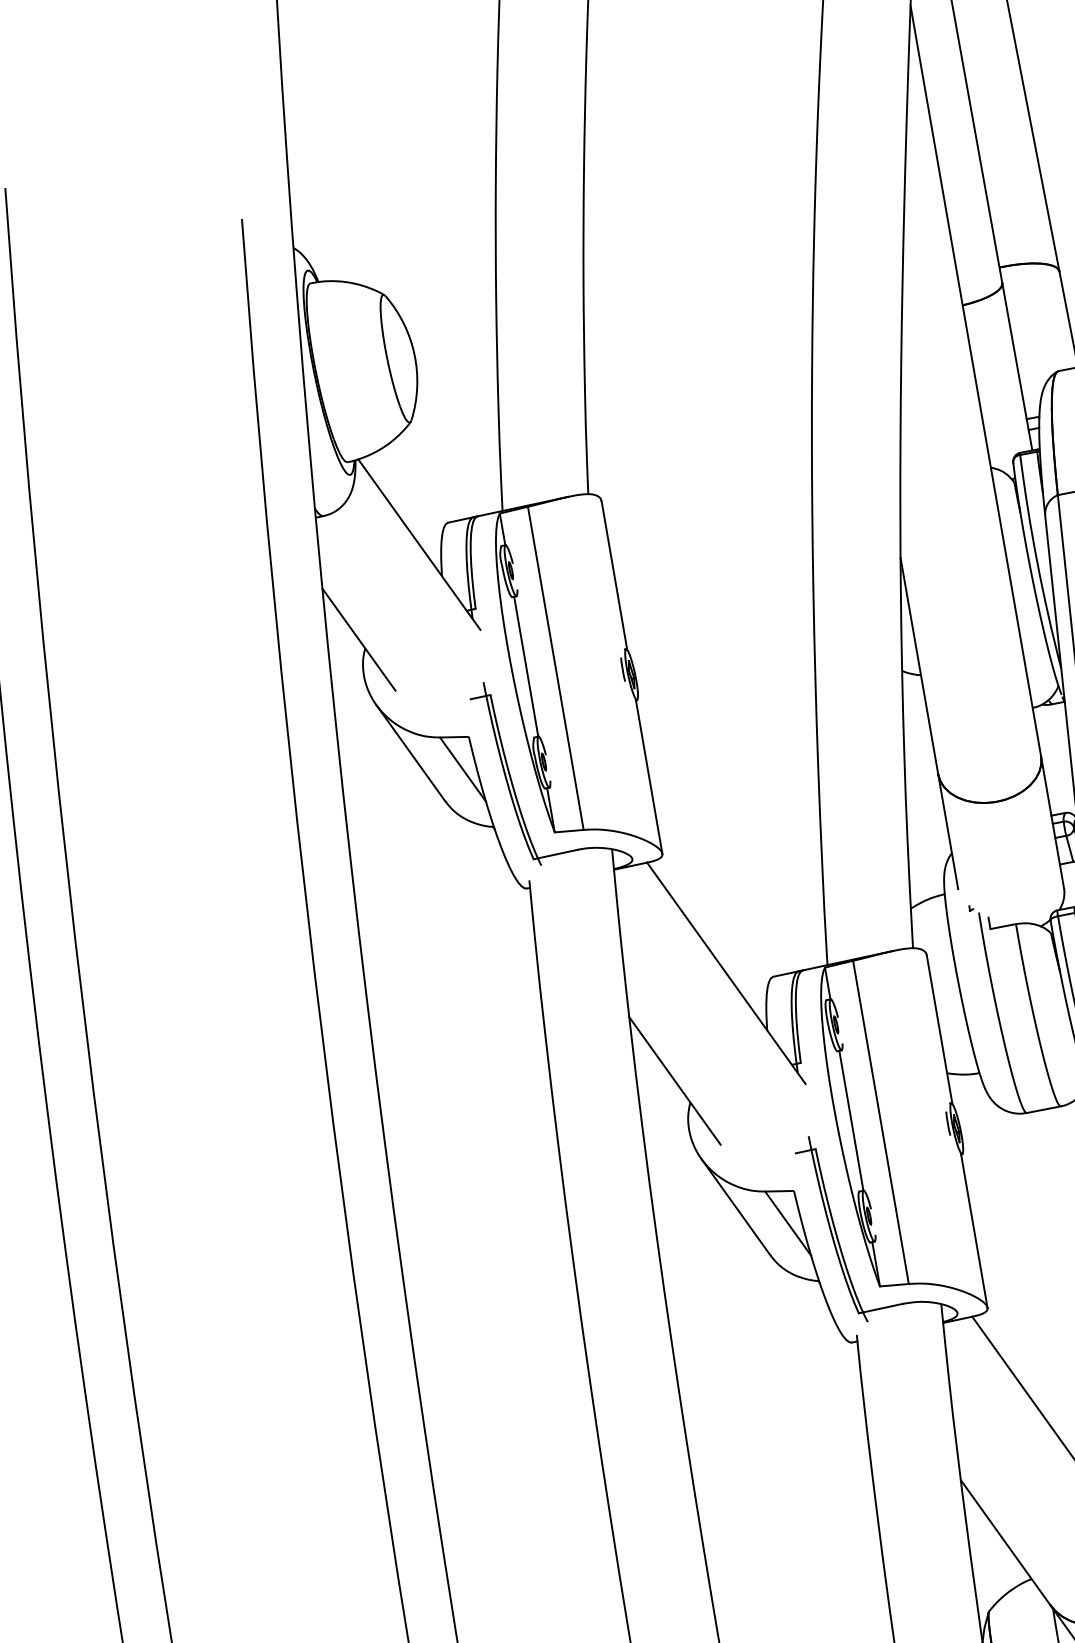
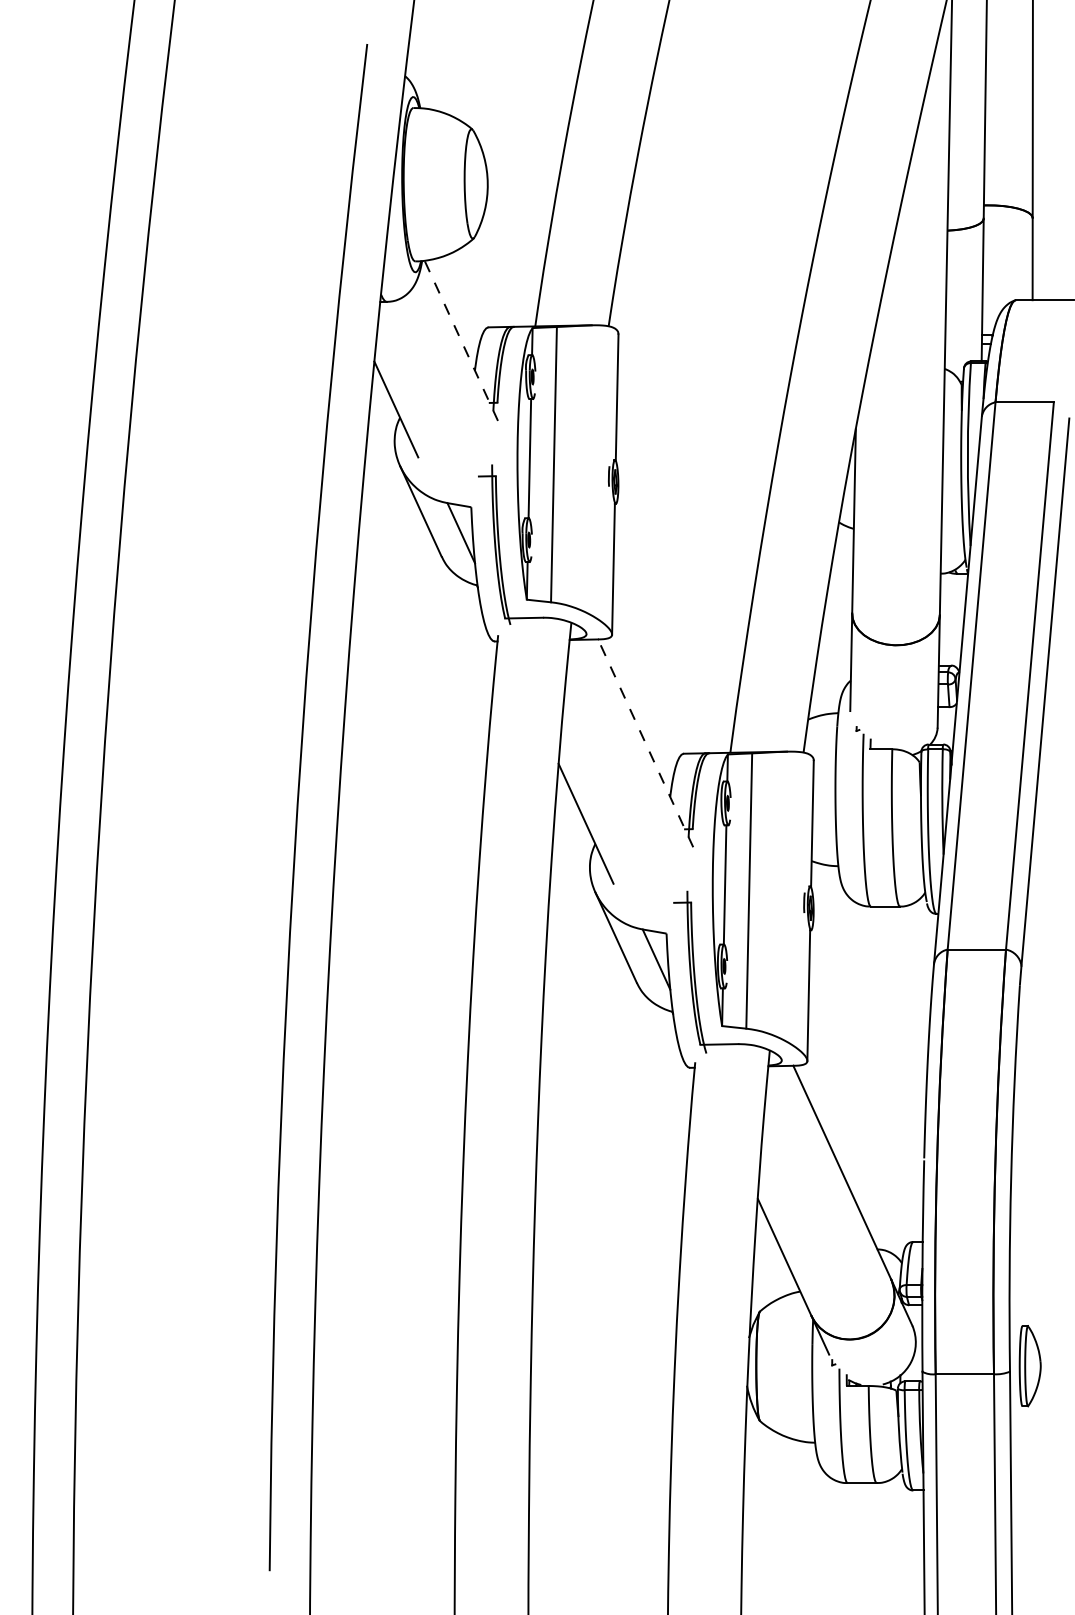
line: (419, 544) -> (461, 340), solid -> dashed
line: (725, 972) -> (645, 742), solid -> dashed

